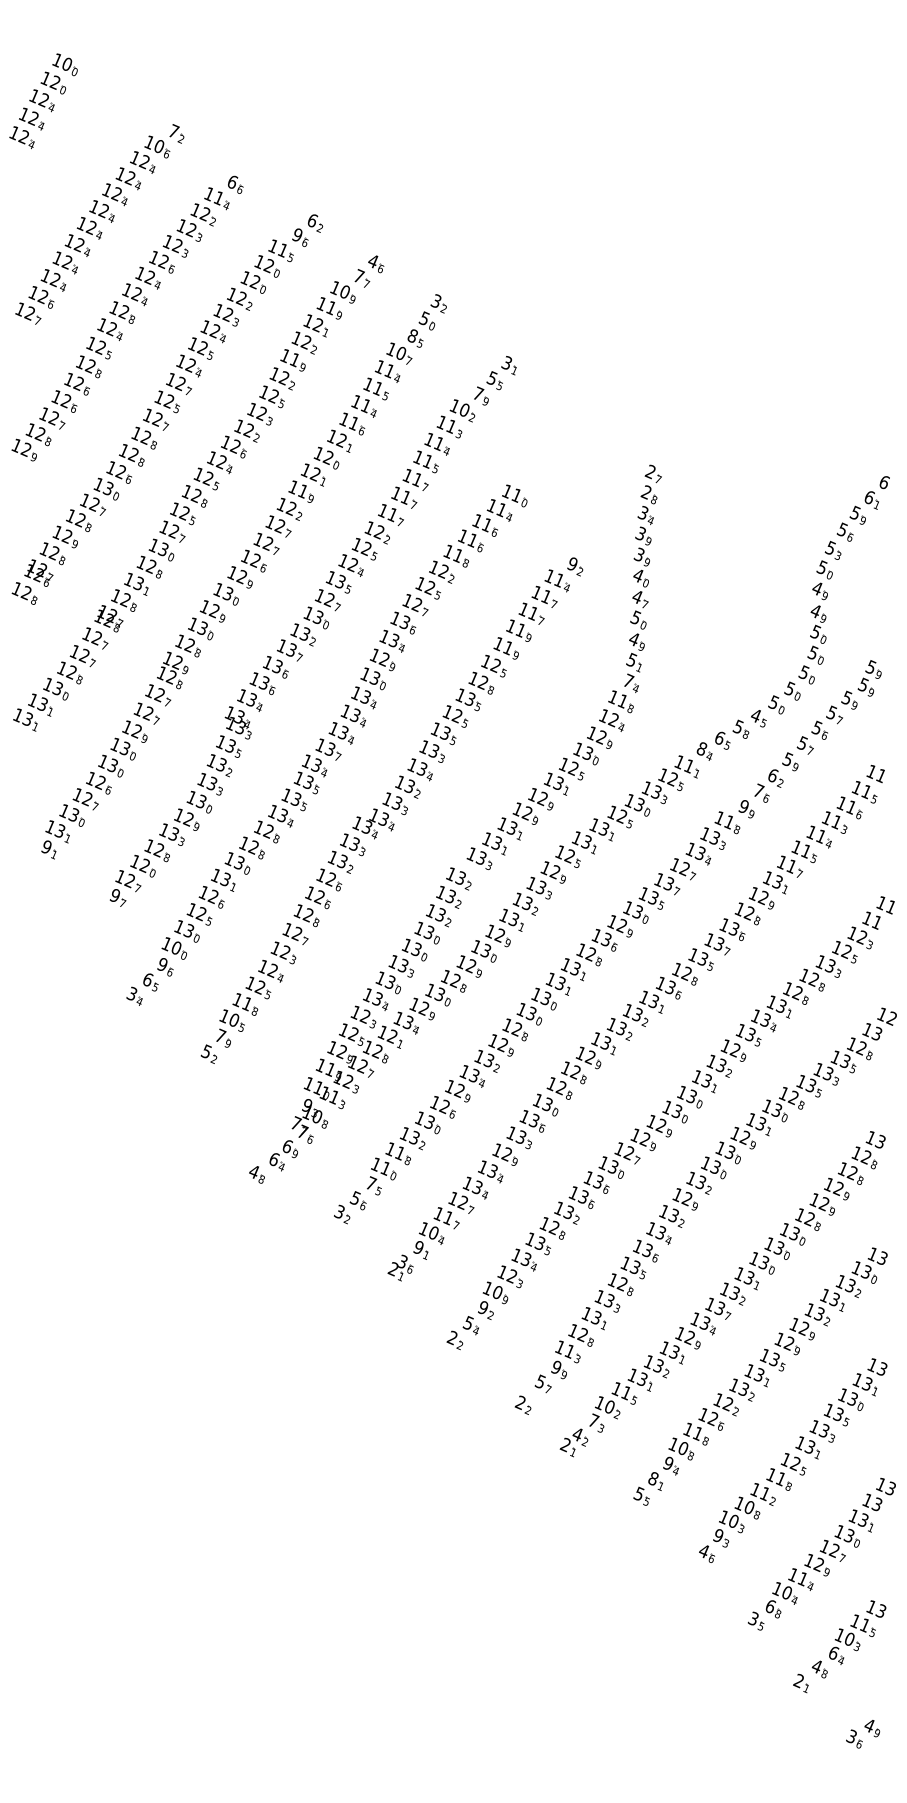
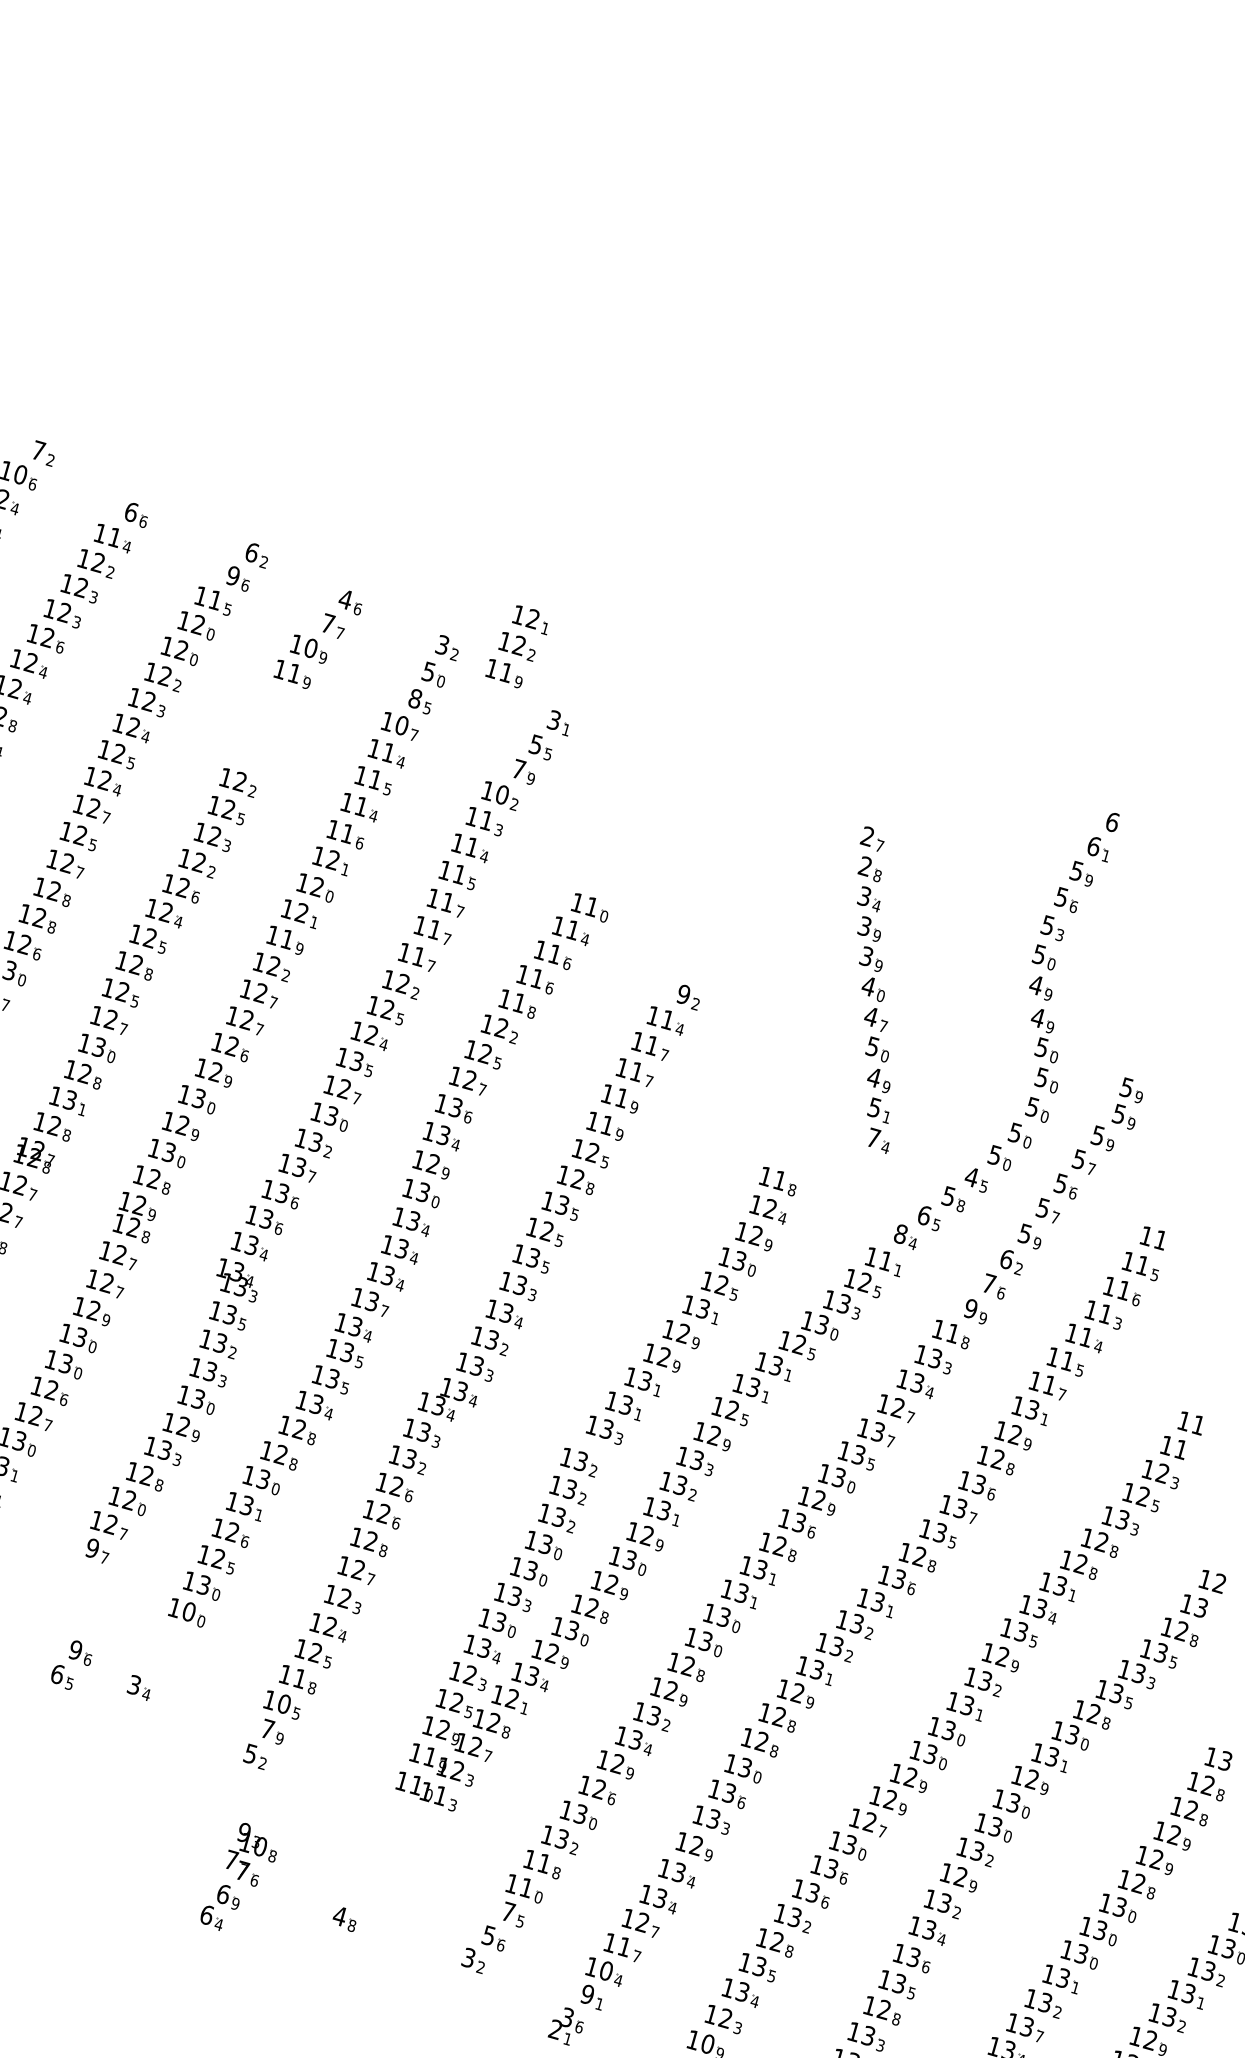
part: (303, 342) -> (515, 646), moved
part: (642, 578) -> (875, 989), moved
part: (158, 974) -> (71, 1664), moved
part: (298, 1135) -> (237, 1876), moved

